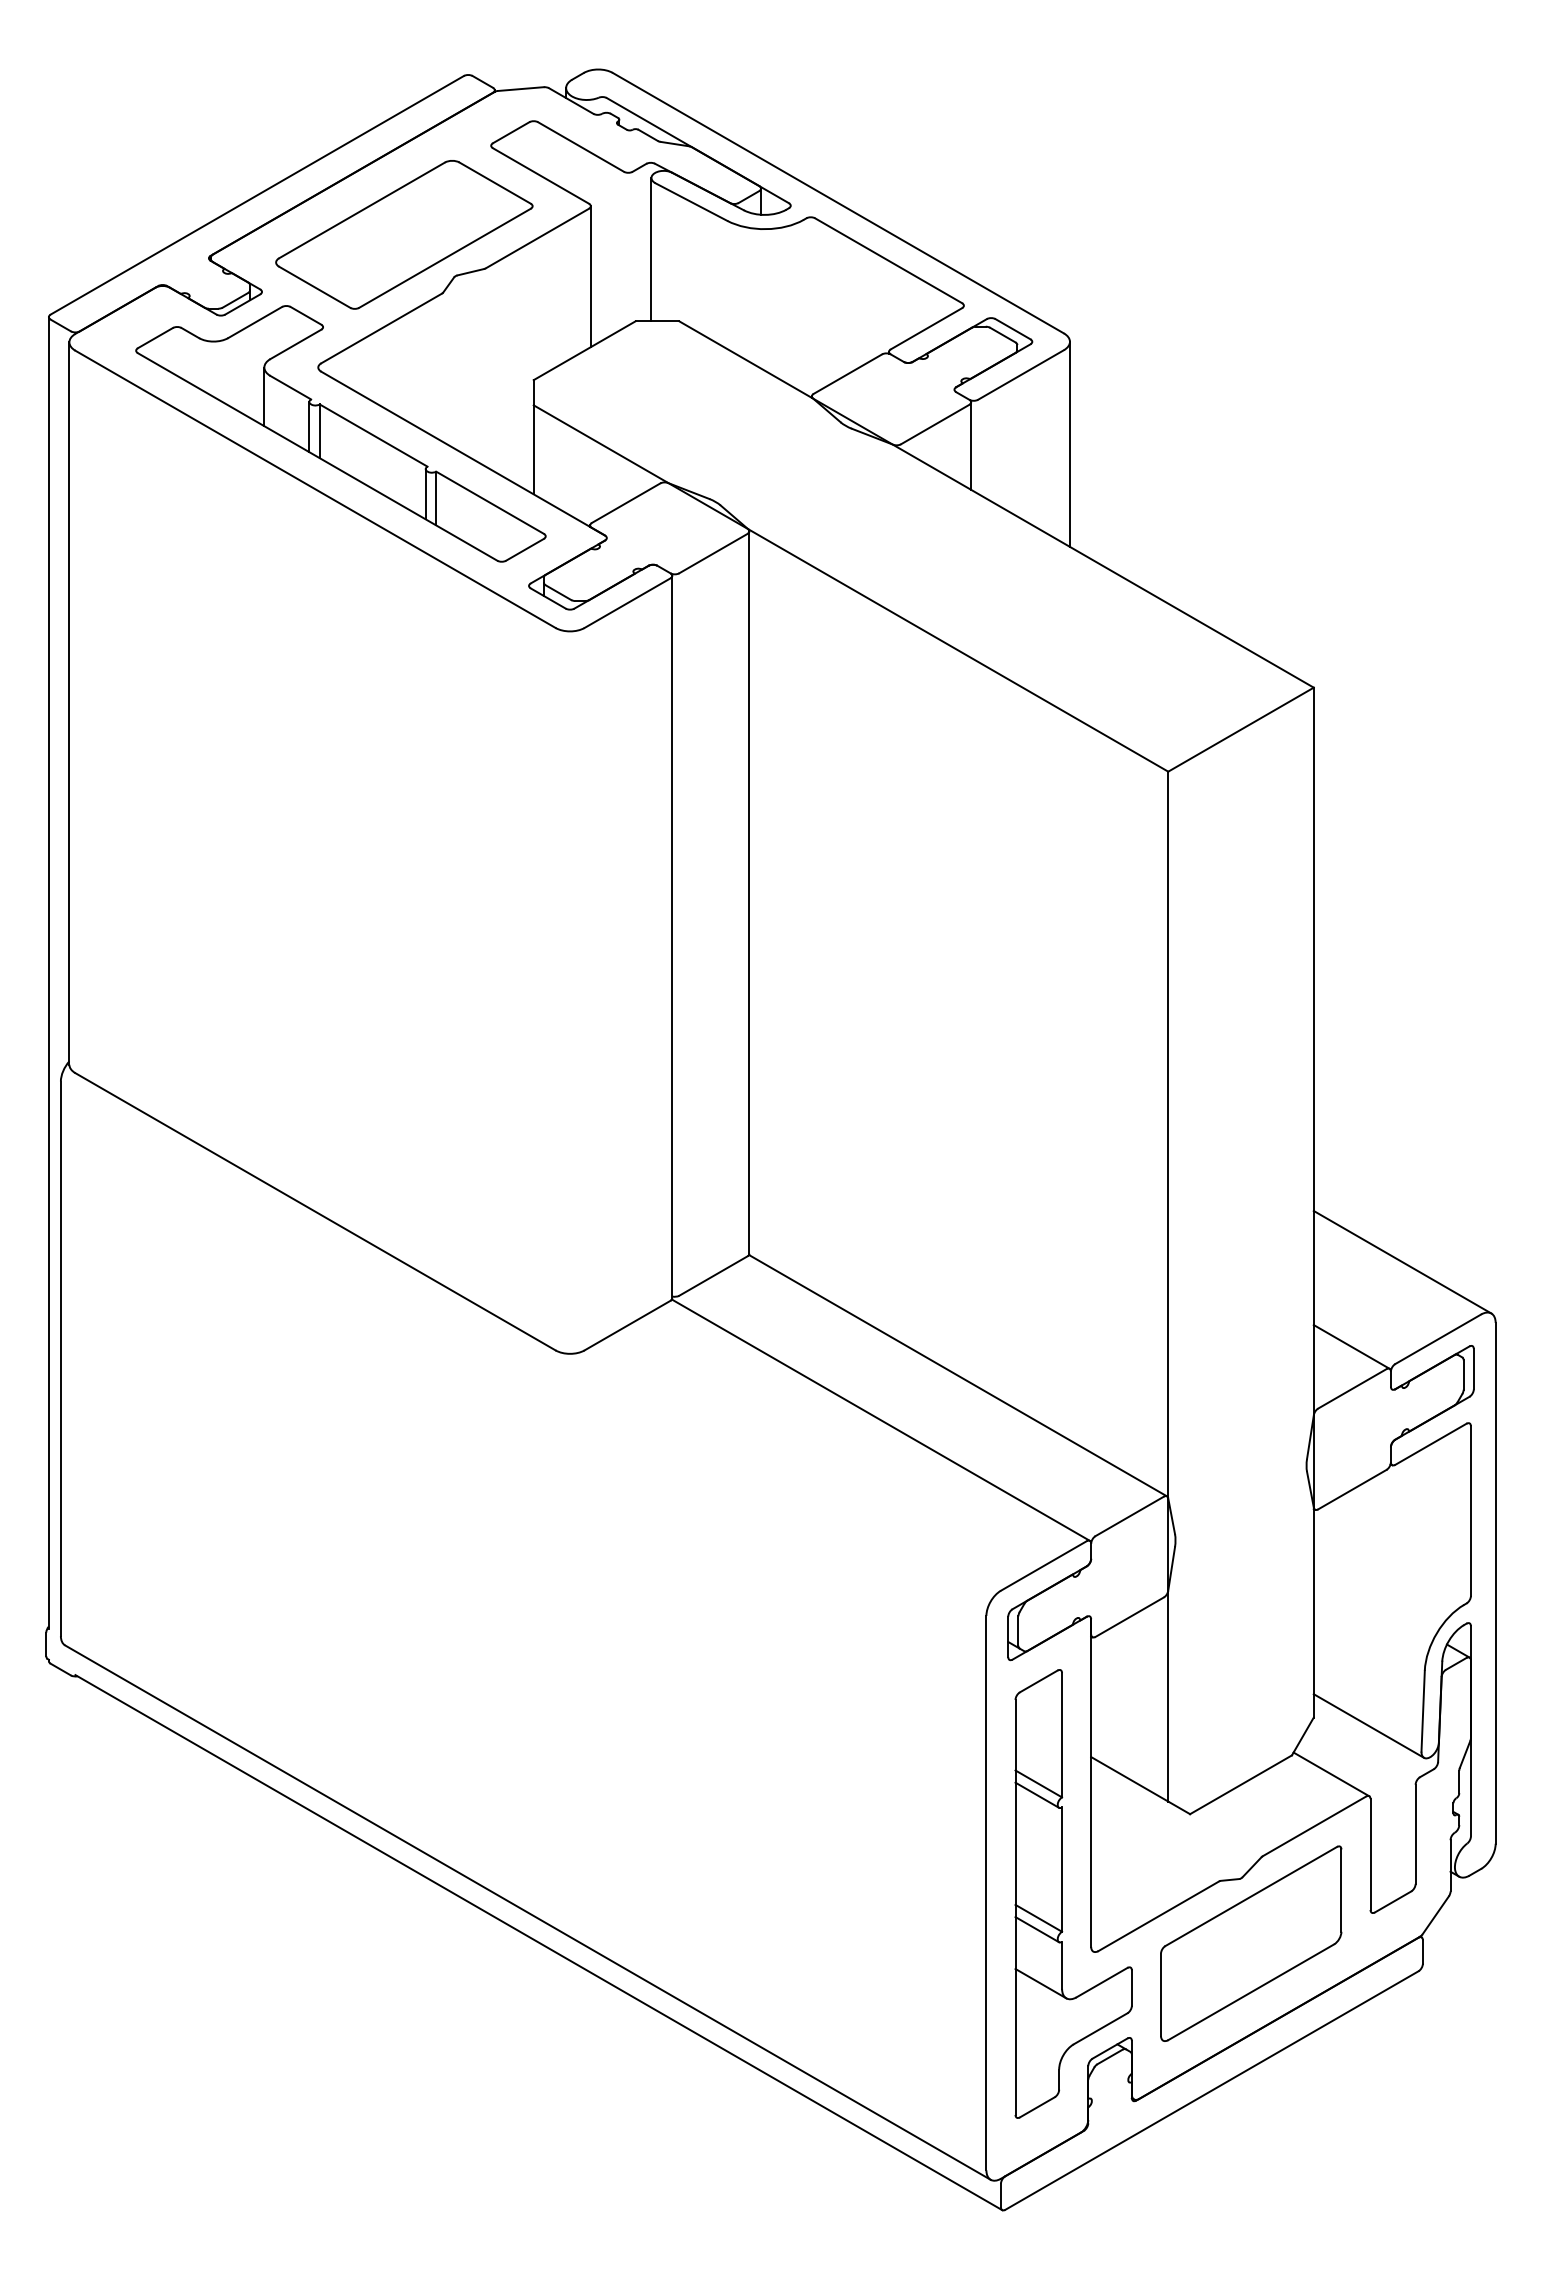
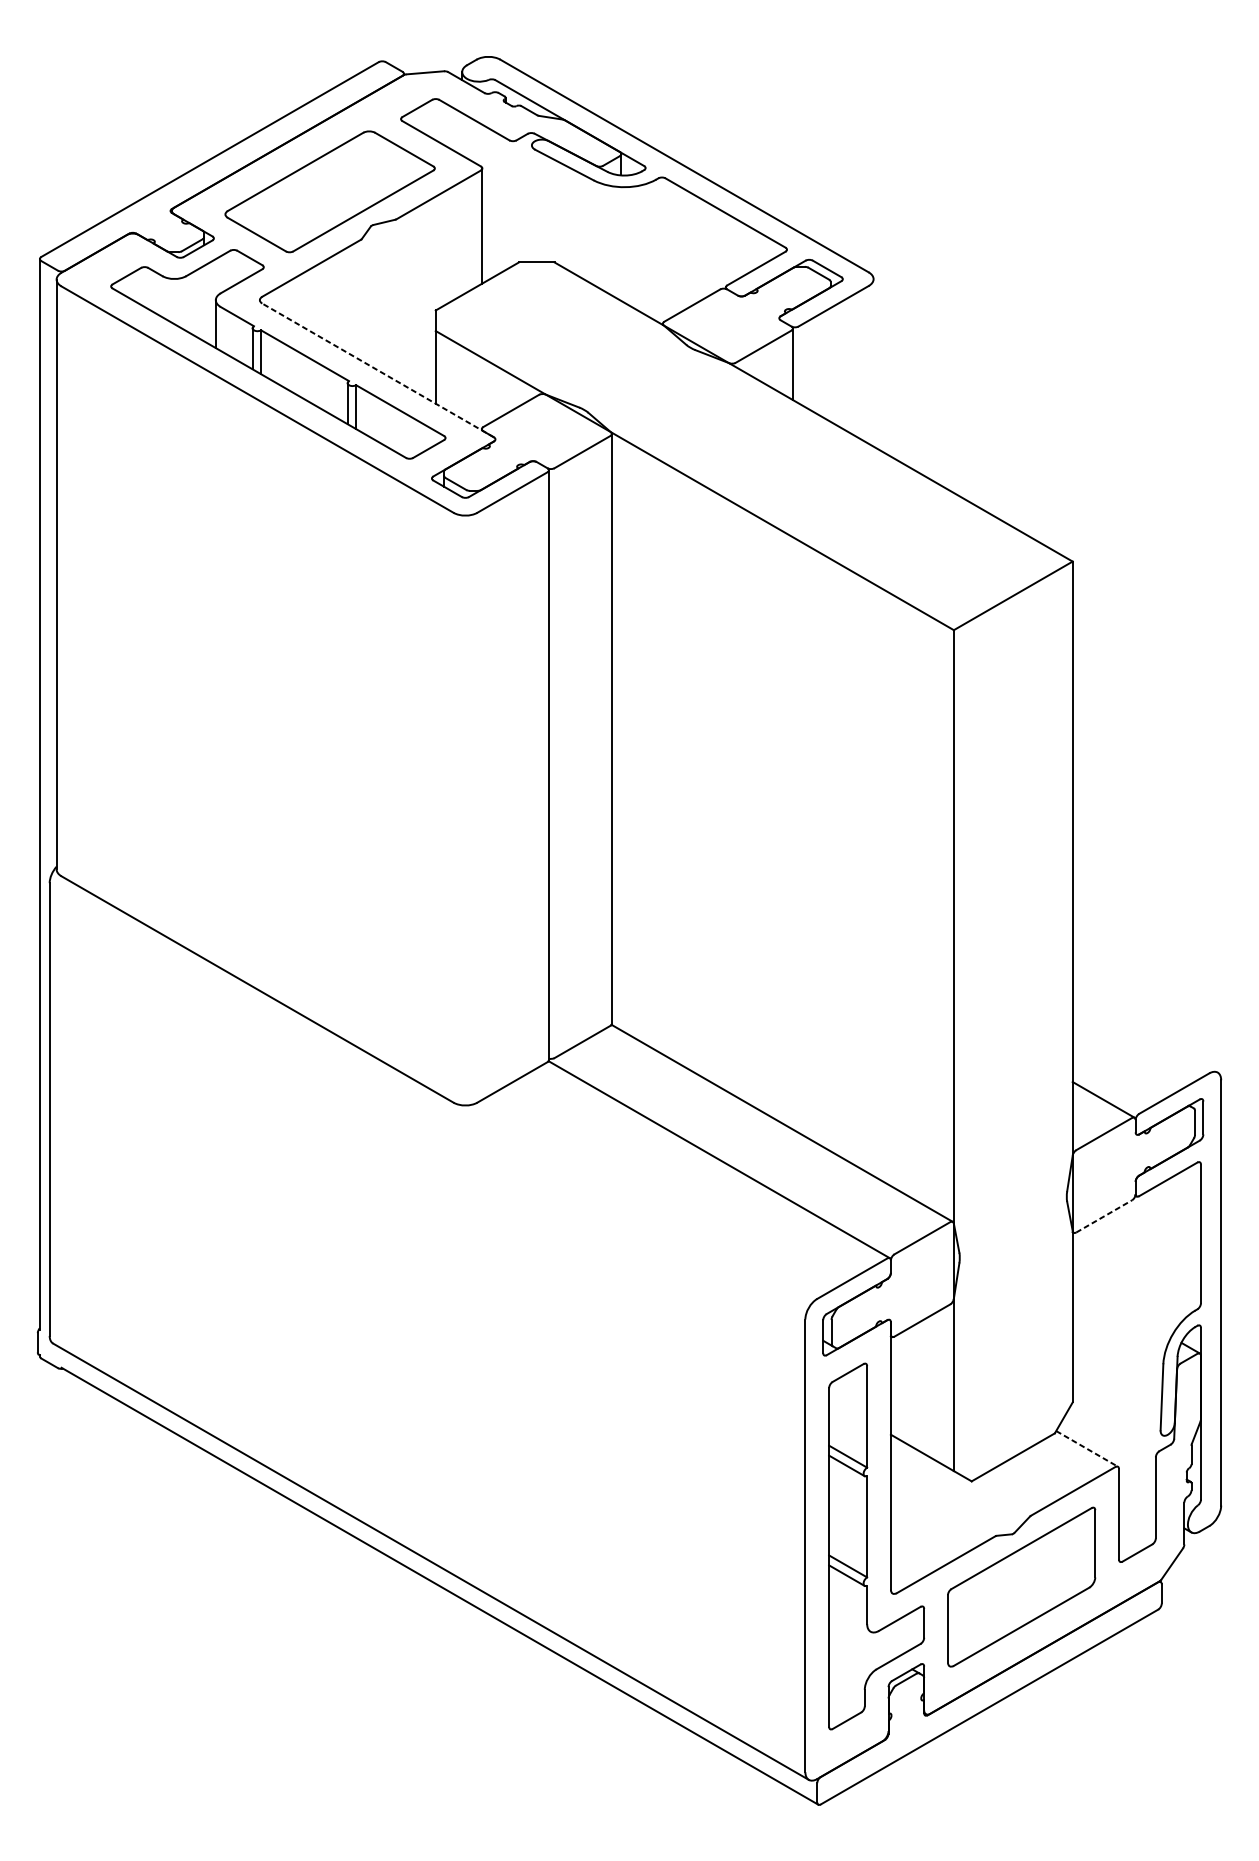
line: (651, 249) -> (531, 203), removed
line: (1069, 443) -> (873, 362), removed
line: (463, 453) -> (378, 370), solid -> dashed
line: (1402, 1261) -> (1145, 1030), removed
line: (1352, 1489) -> (1104, 1216), solid -> dashed
line: (1368, 1725) -> (1117, 1408), removed
line: (1331, 1774) -> (1087, 1448), solid -> dashed
line: (1040, 1983) -> (849, 1619), removed

